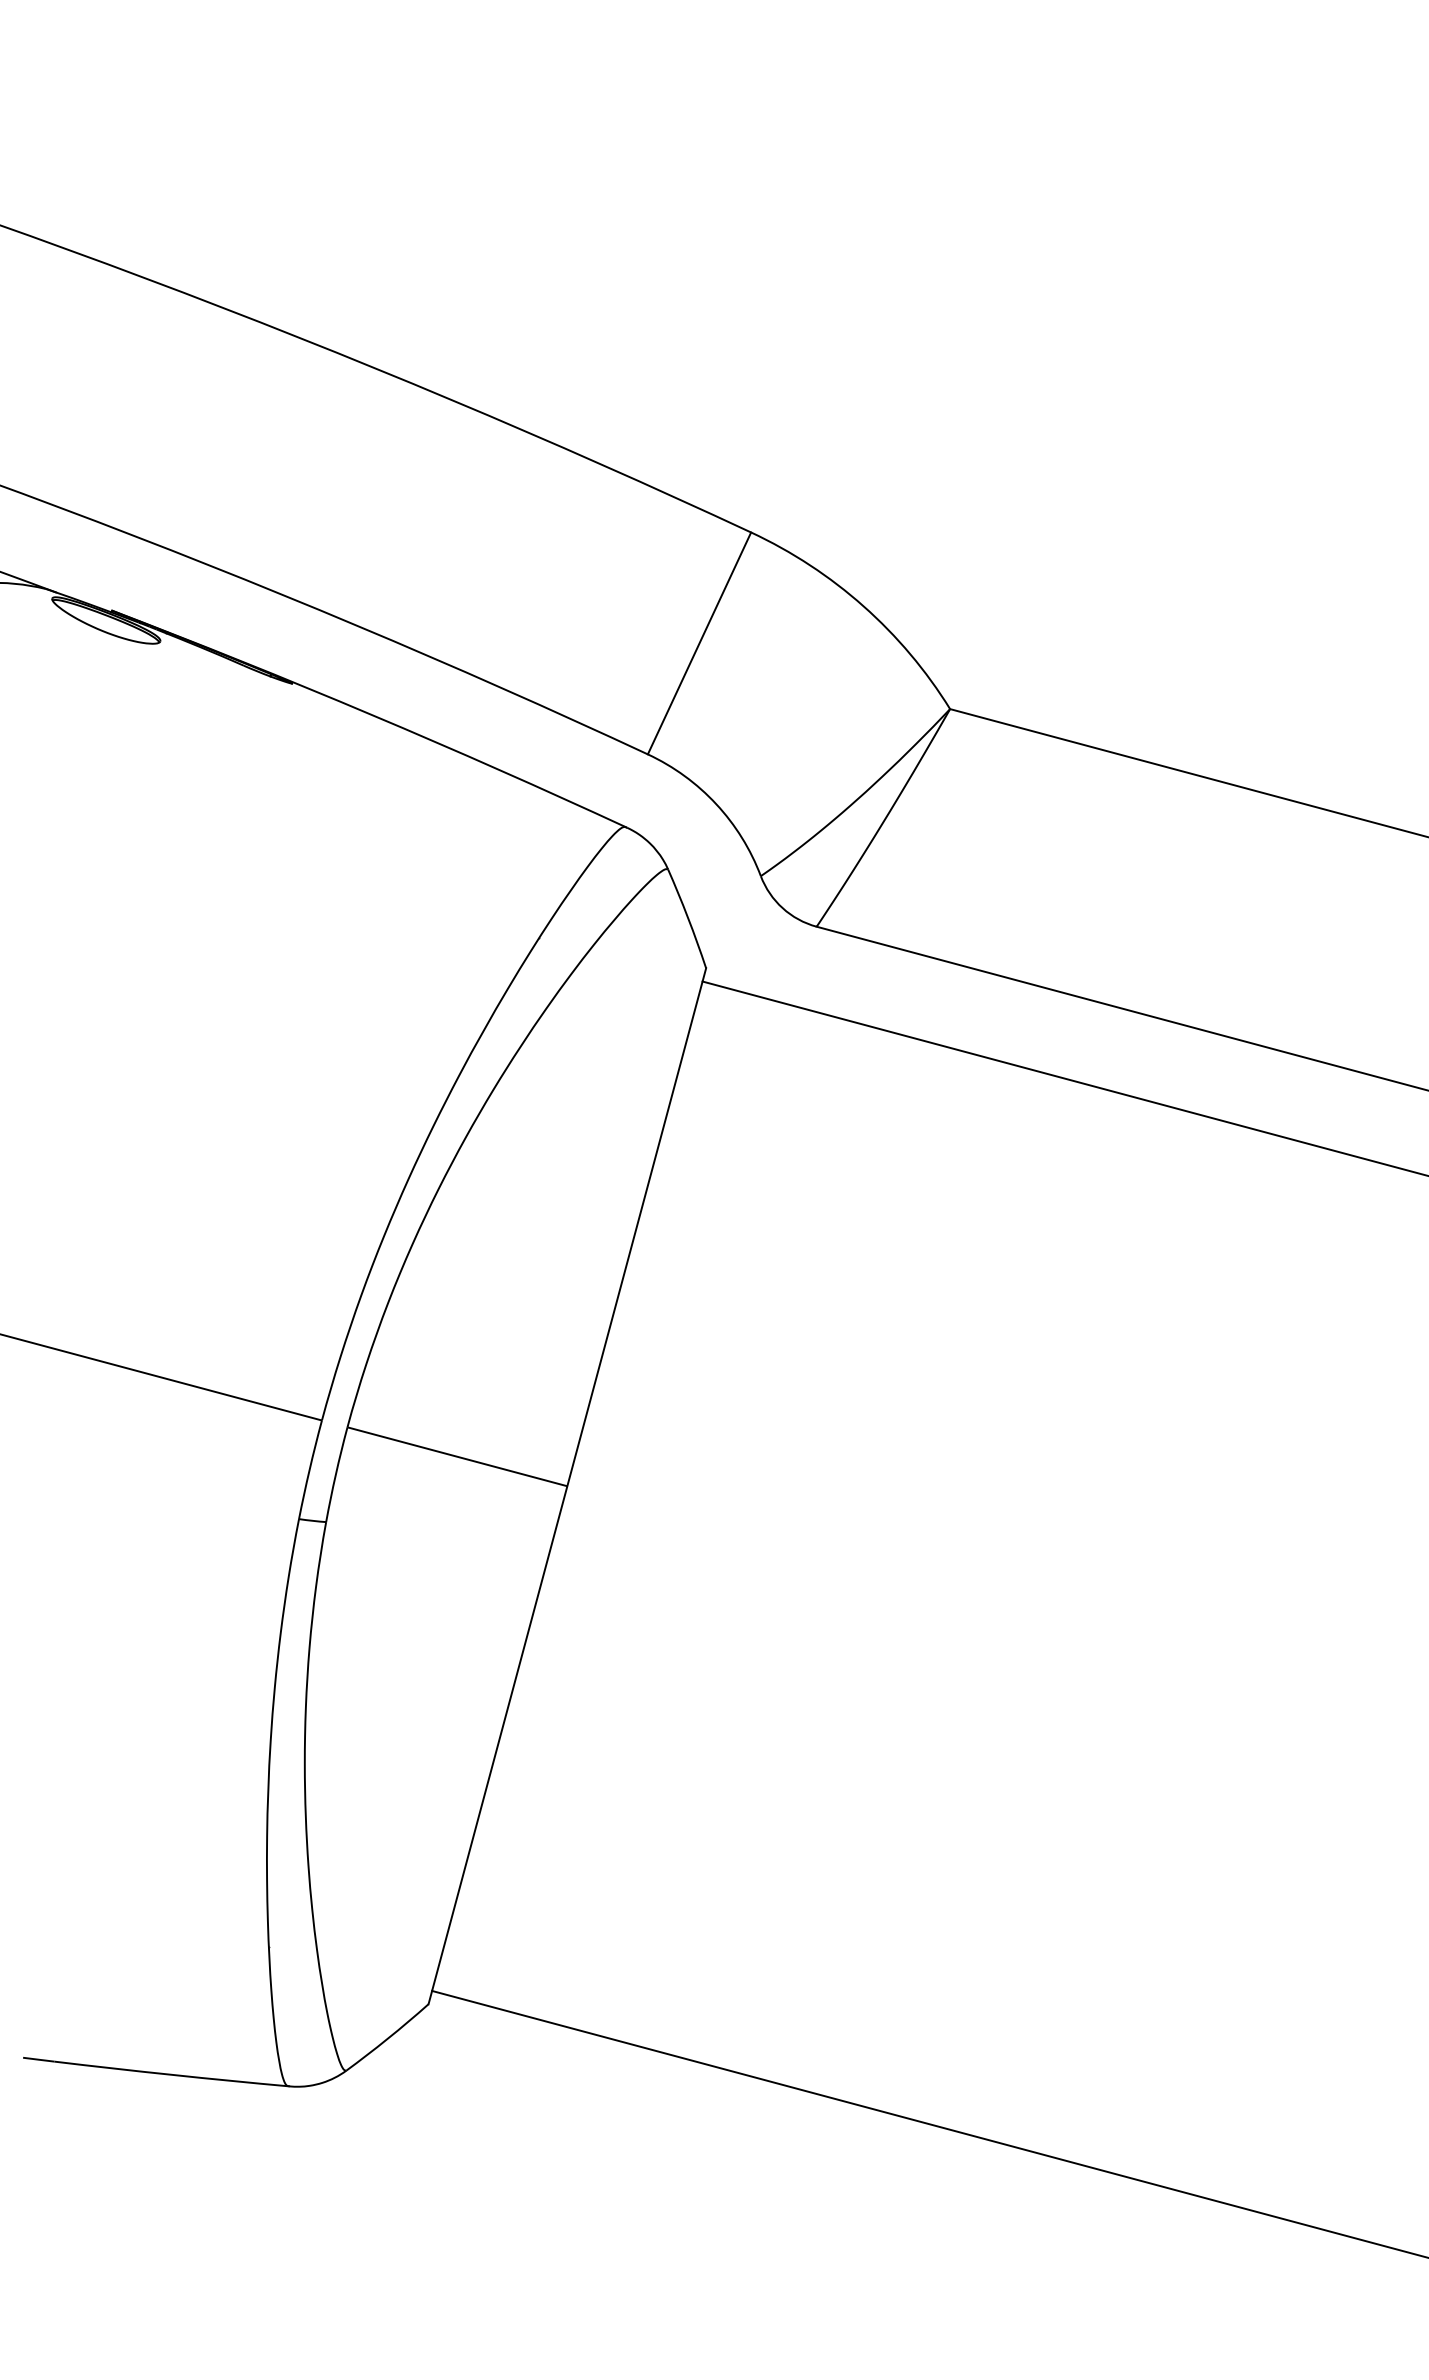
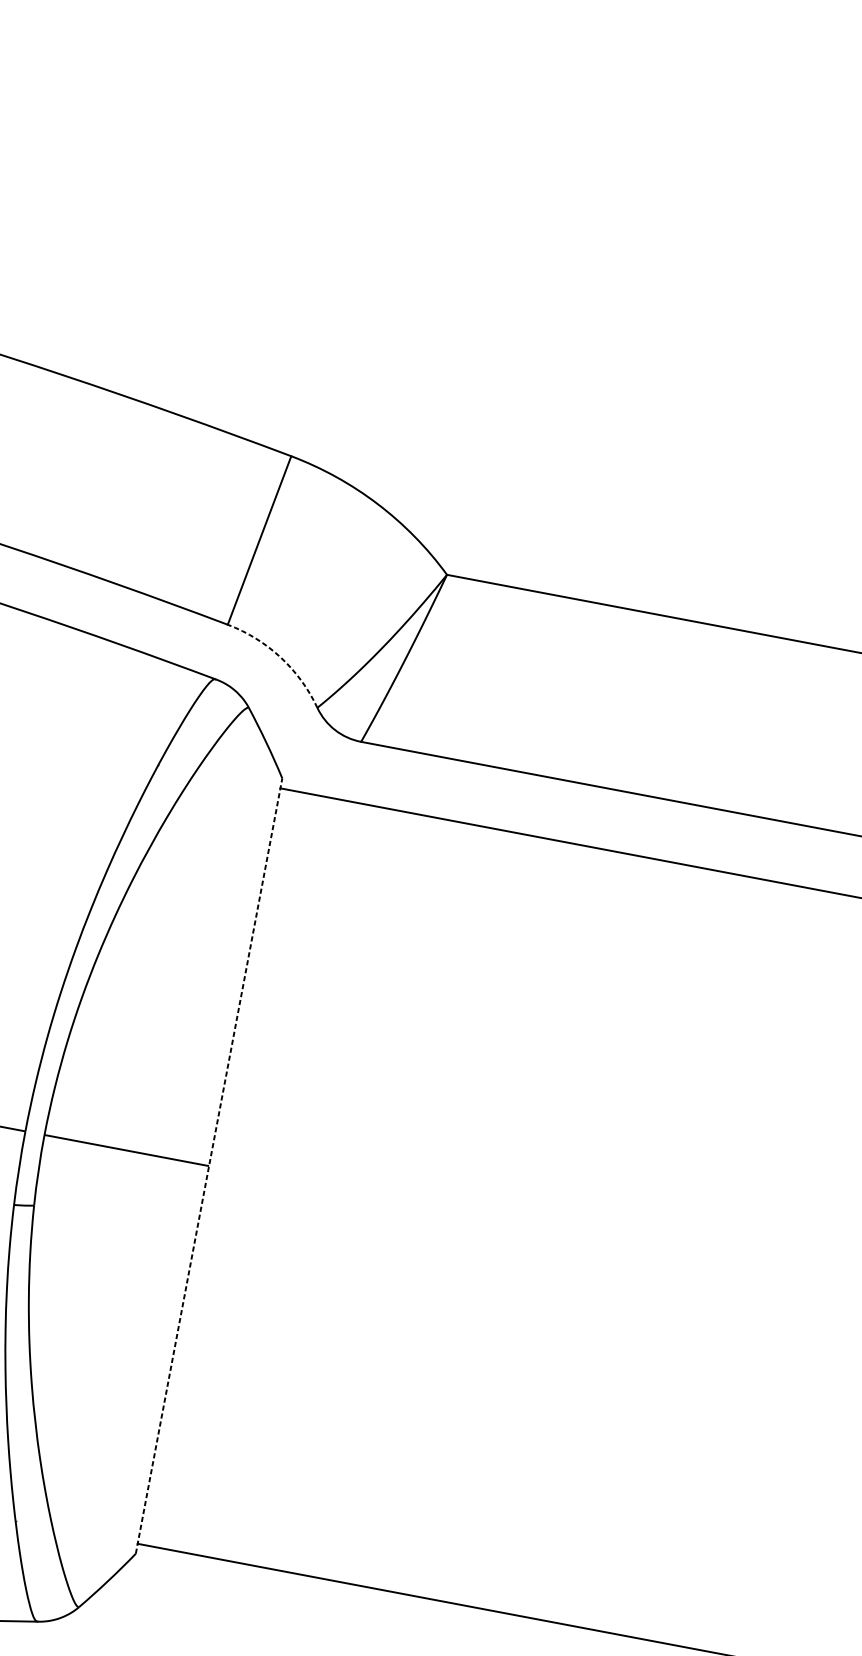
arc: (716, 804) -> (280, 657), solid -> dashed
line: (567, 1485) -> (209, 1165), solid -> dashed

